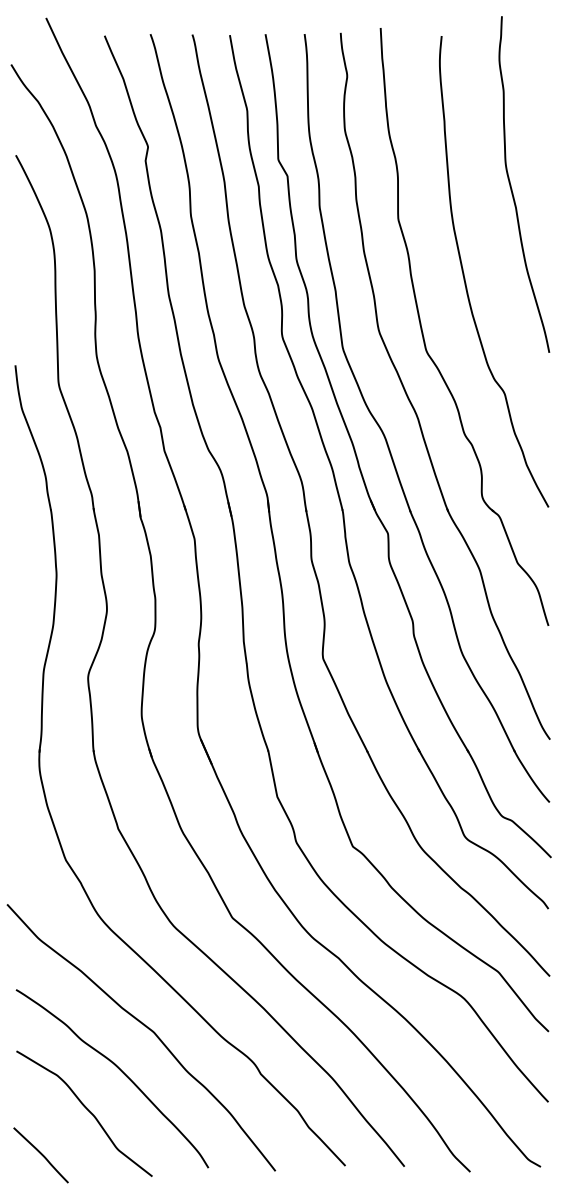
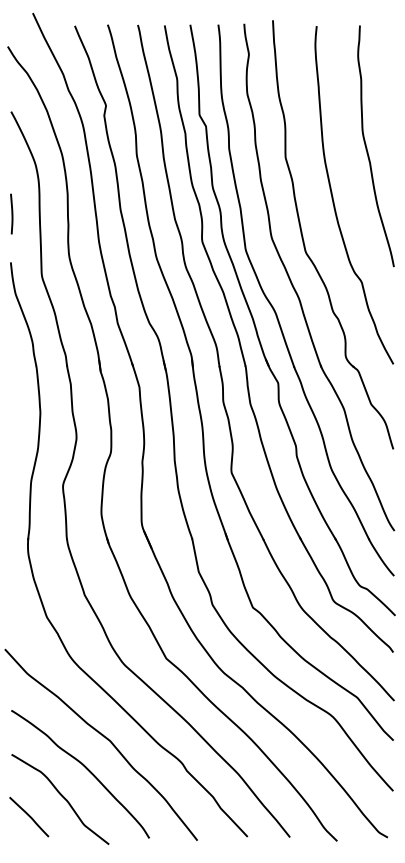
curve: (512, 188) -> (367, 149), moved
curve: (16, 297) -> (11, 213), added
line: (40, 1154) -> (28, 816), moved

